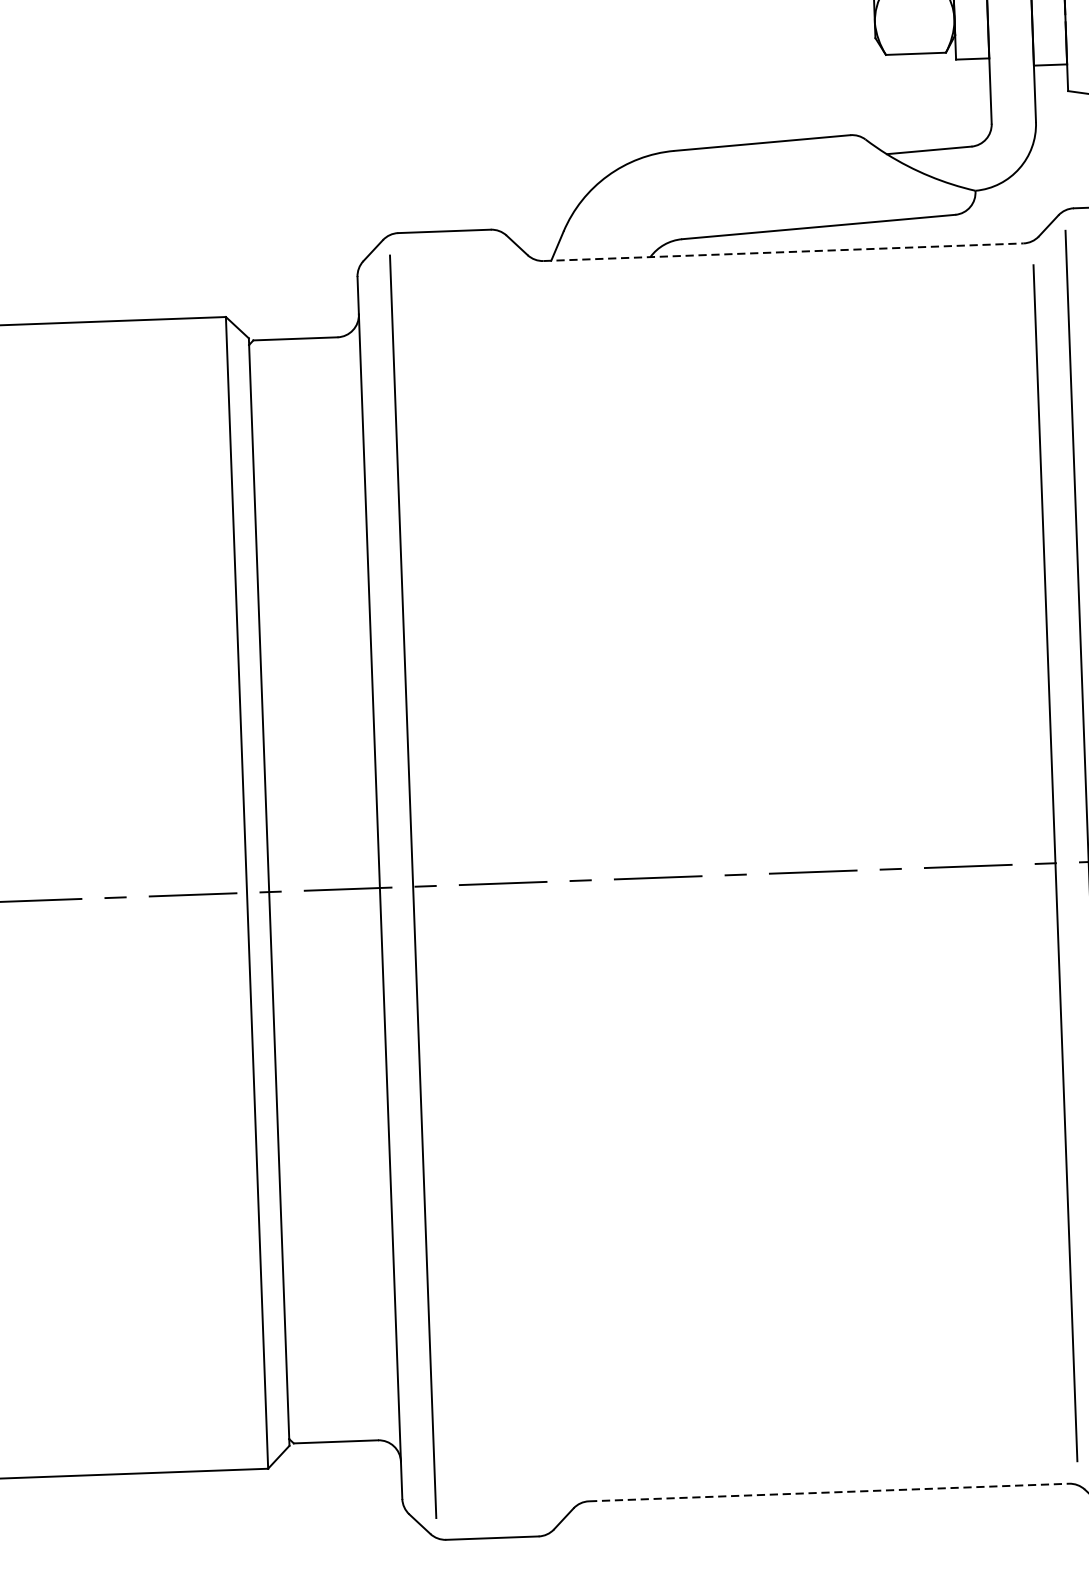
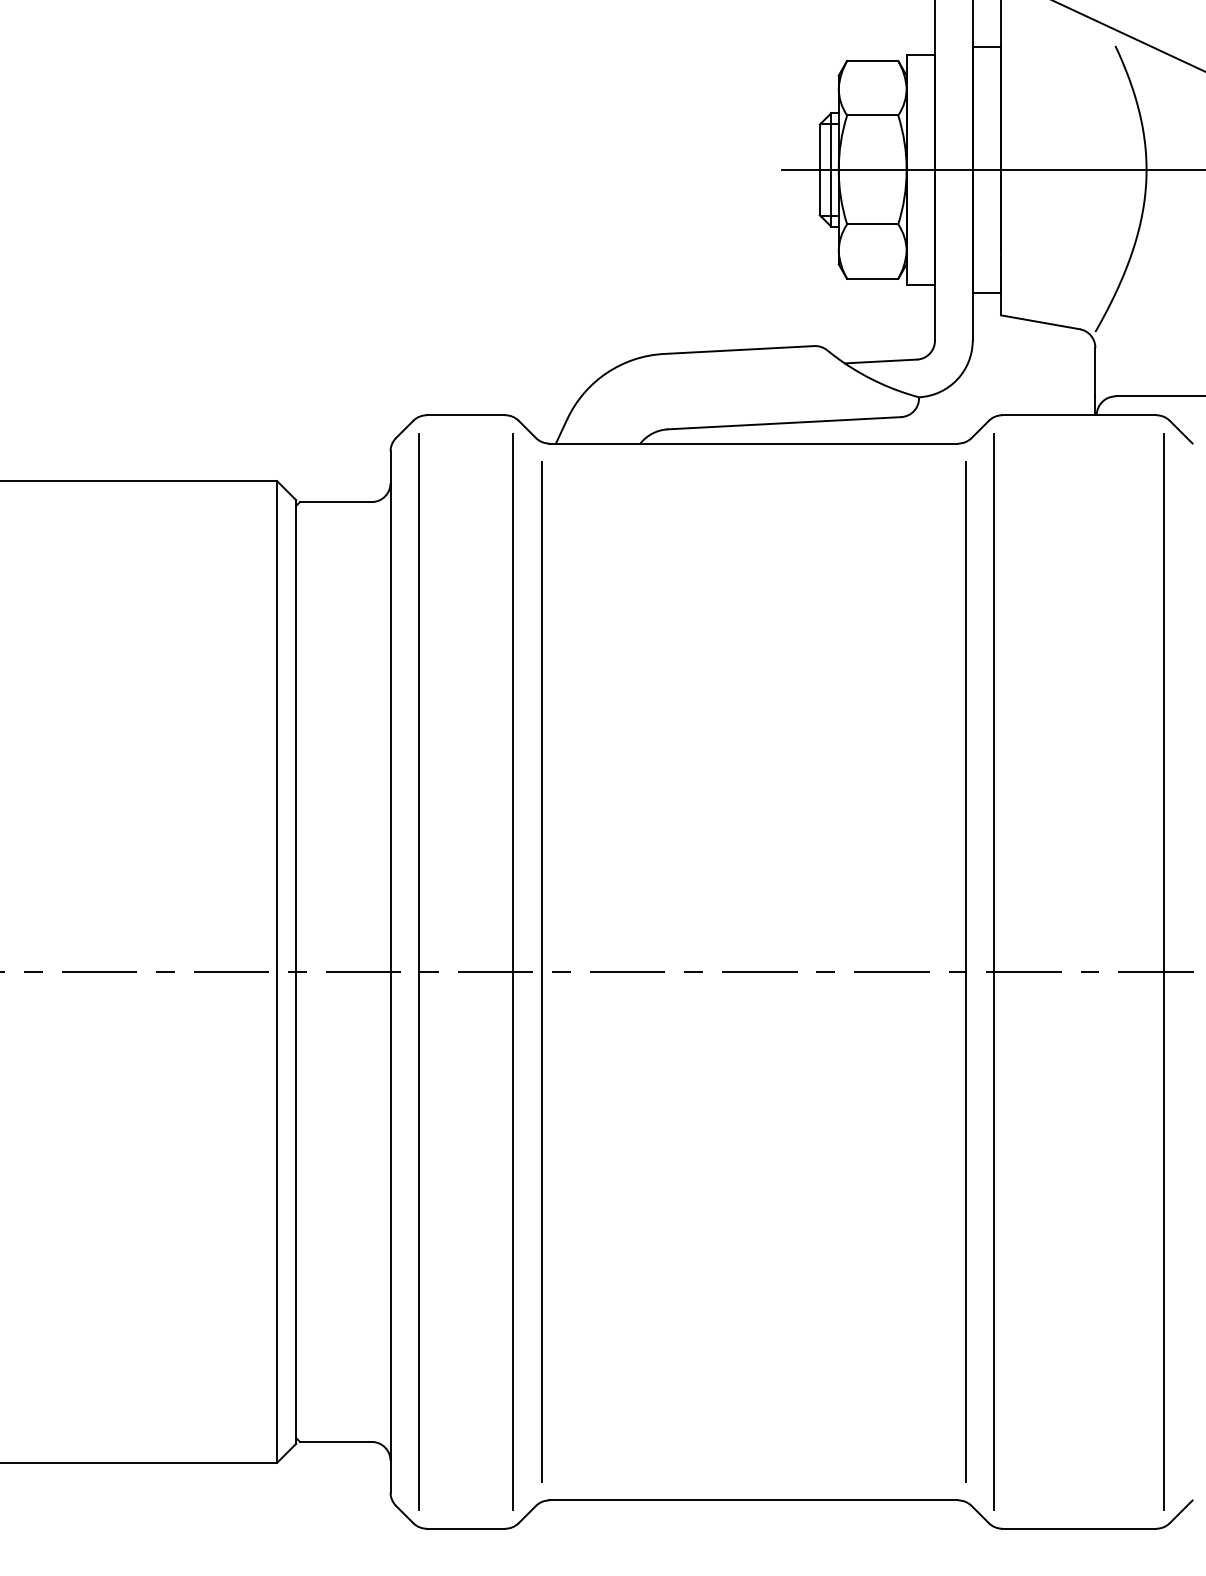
line: (784, 252) -> (754, 443), dashed -> solid
line: (557, 880) -> (541, 971), added
line: (524, 882) -> (513, 971), added
line: (829, 1492) -> (754, 1500), dashed -> solid

